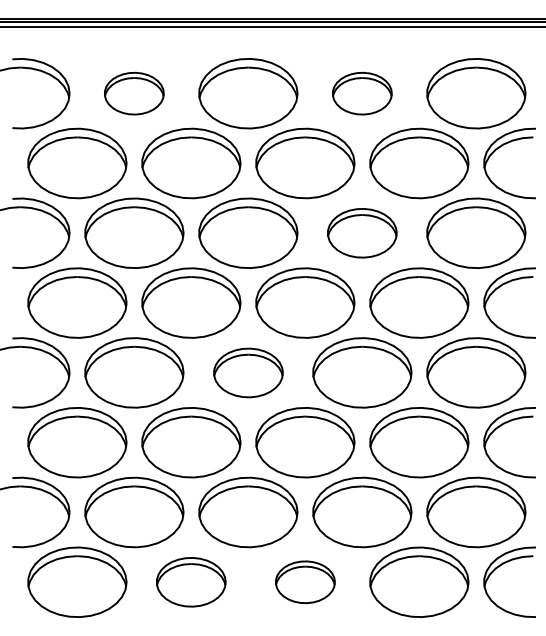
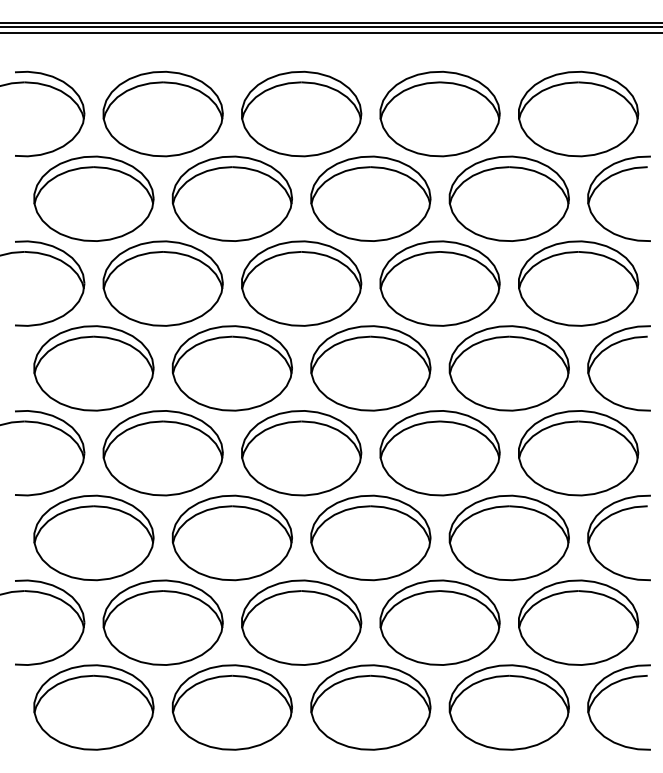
part: (133, 93) -> (162, 113), size x1.67
part: (361, 93) -> (439, 113), size x1.67
part: (361, 233) -> (439, 283), size x1.43
part: (248, 373) -> (301, 453), size x1.43
part: (190, 582) -> (231, 707), size x1.43
part: (305, 582) -> (370, 707), size x1.67

